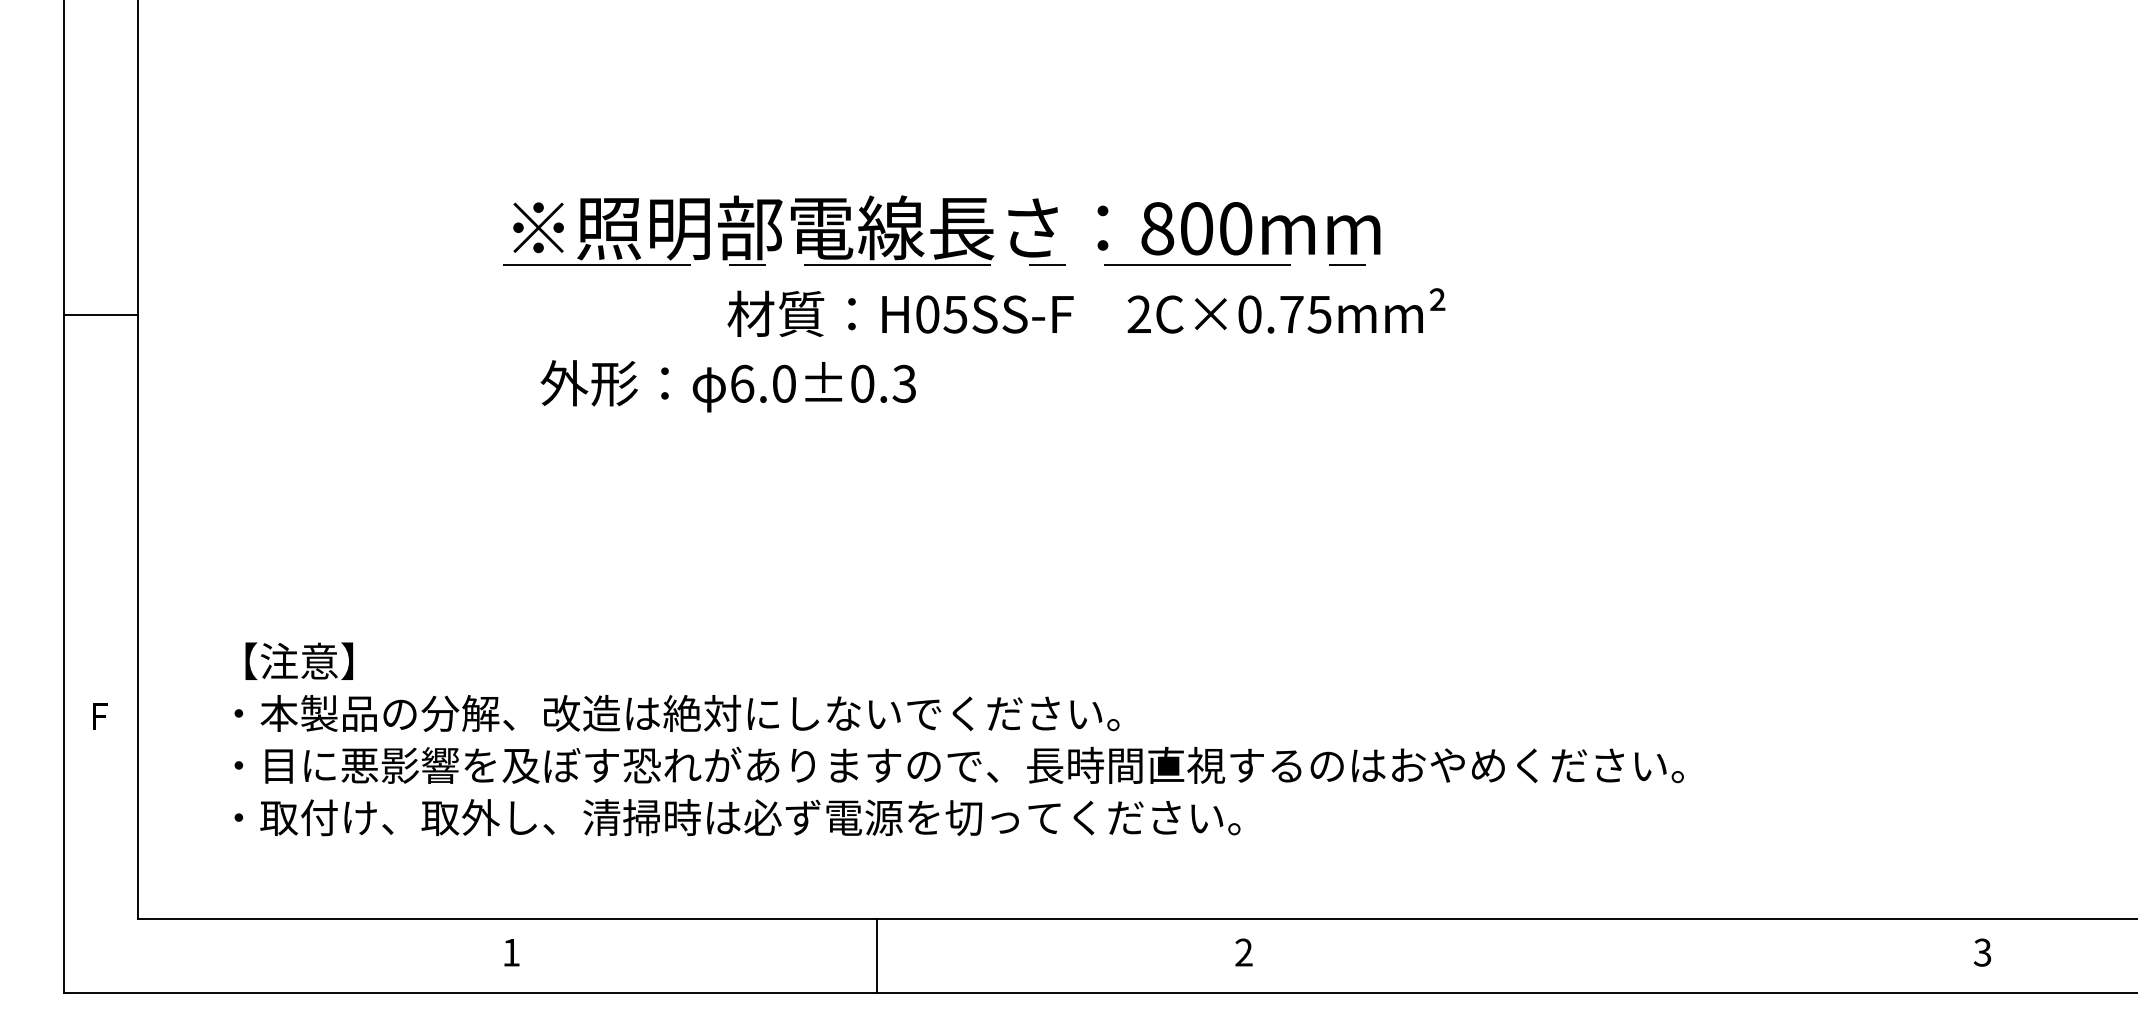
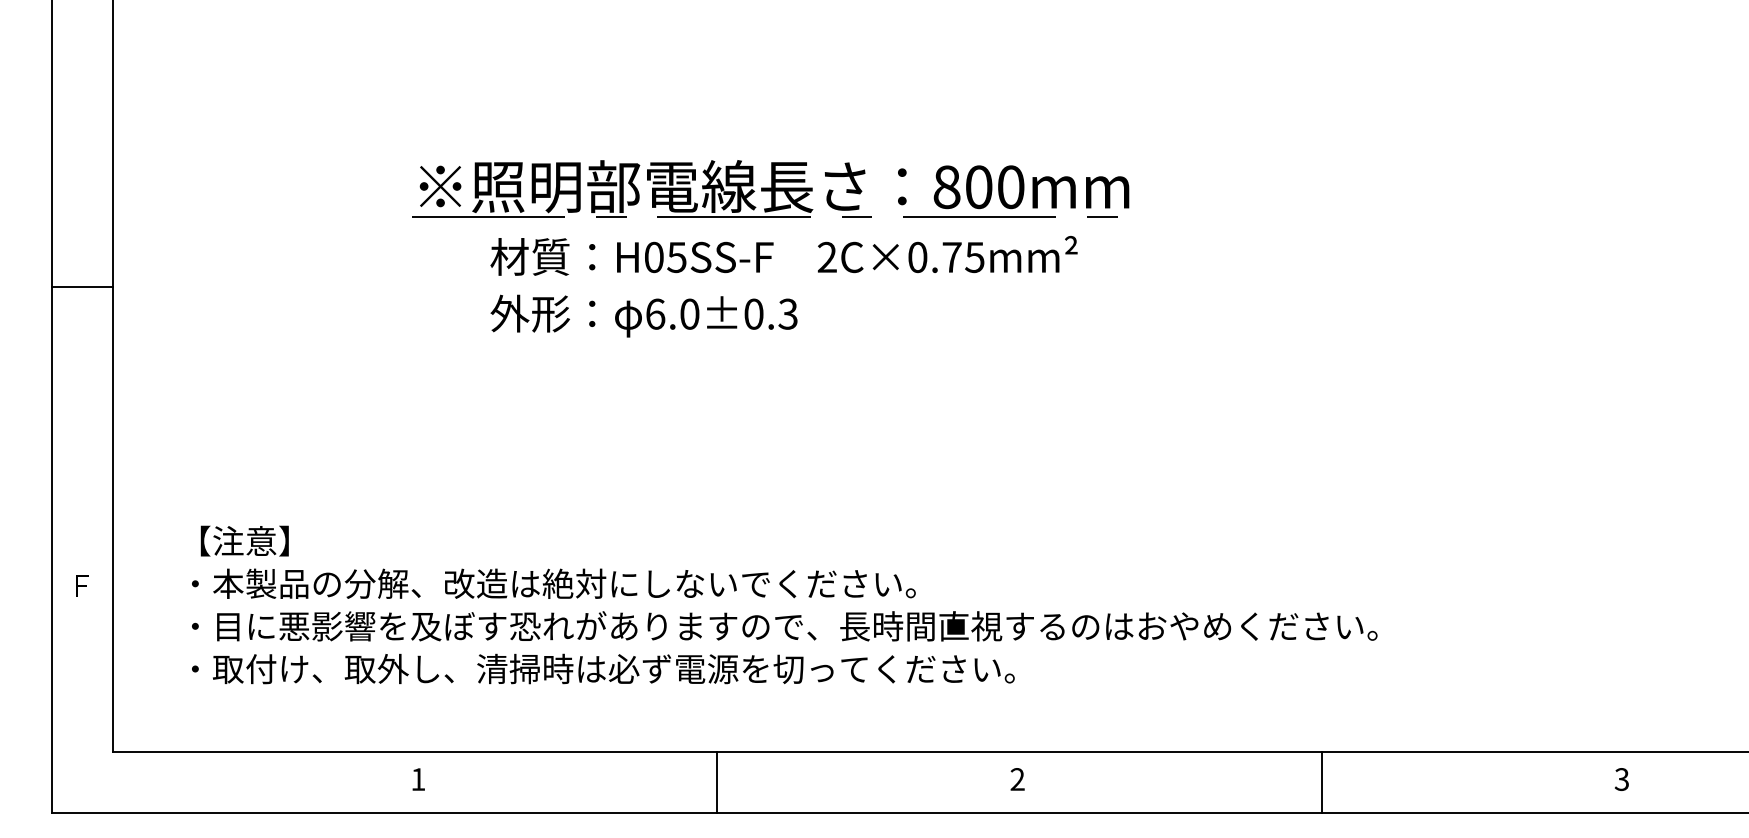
text: (1086, 312) -> (784, 255), moved
line: (101, 314) -> (82, 286), moved
text: (727, 386) -> (643, 316), moved
line: (1615, 956) -> (1321, 782), added

